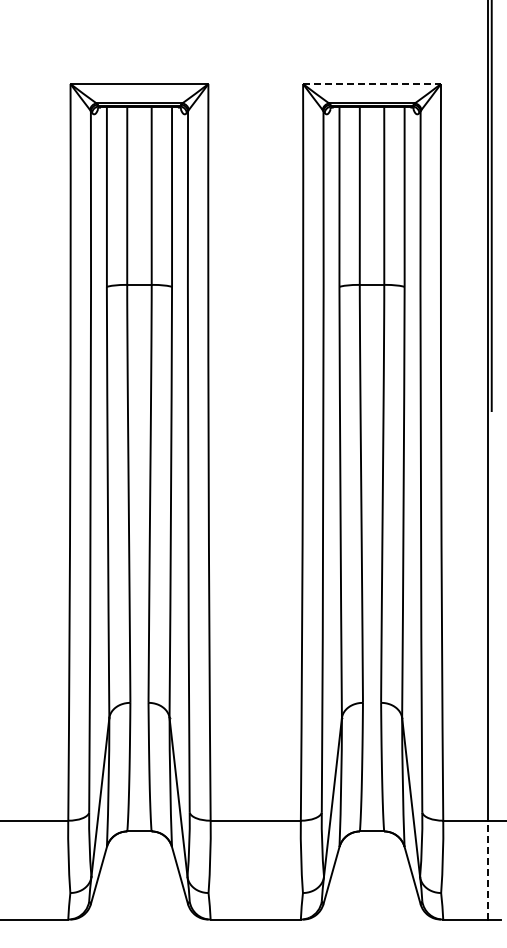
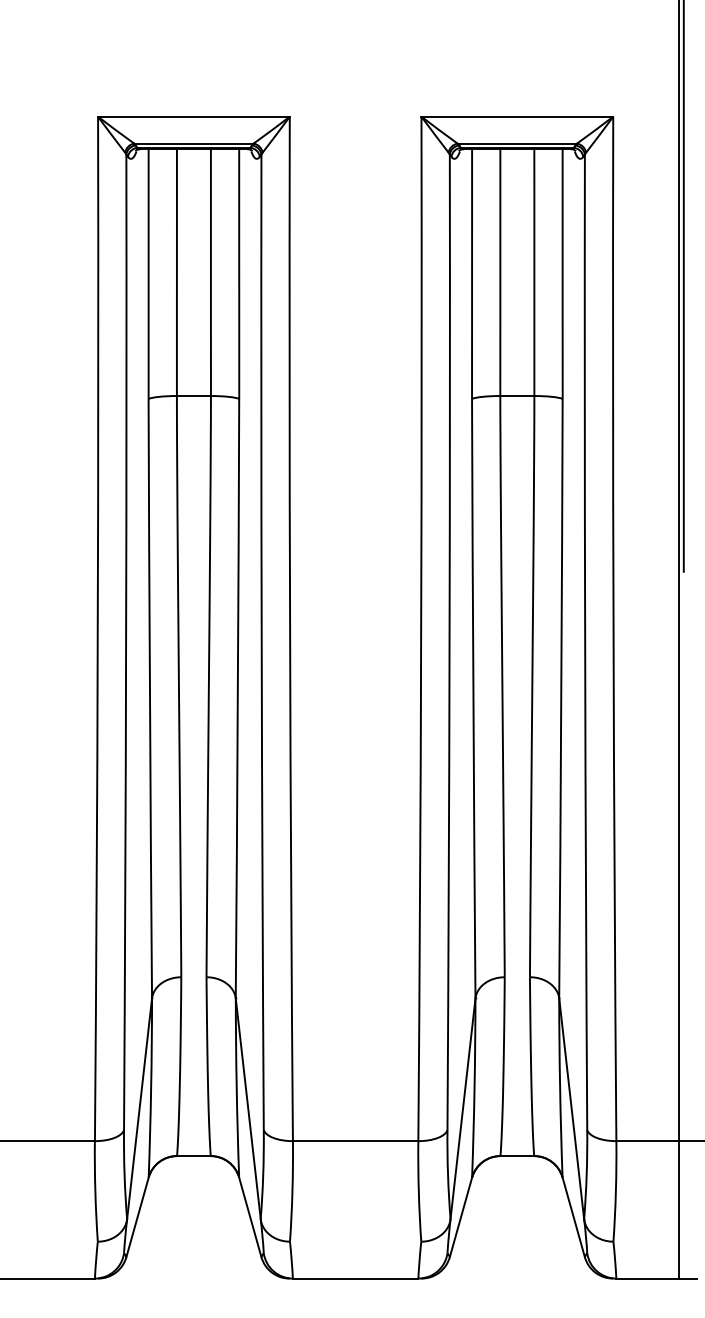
line: (372, 84) -> (517, 117), dashed -> solid
line: (488, 869) -> (679, 1208), dashed -> solid

